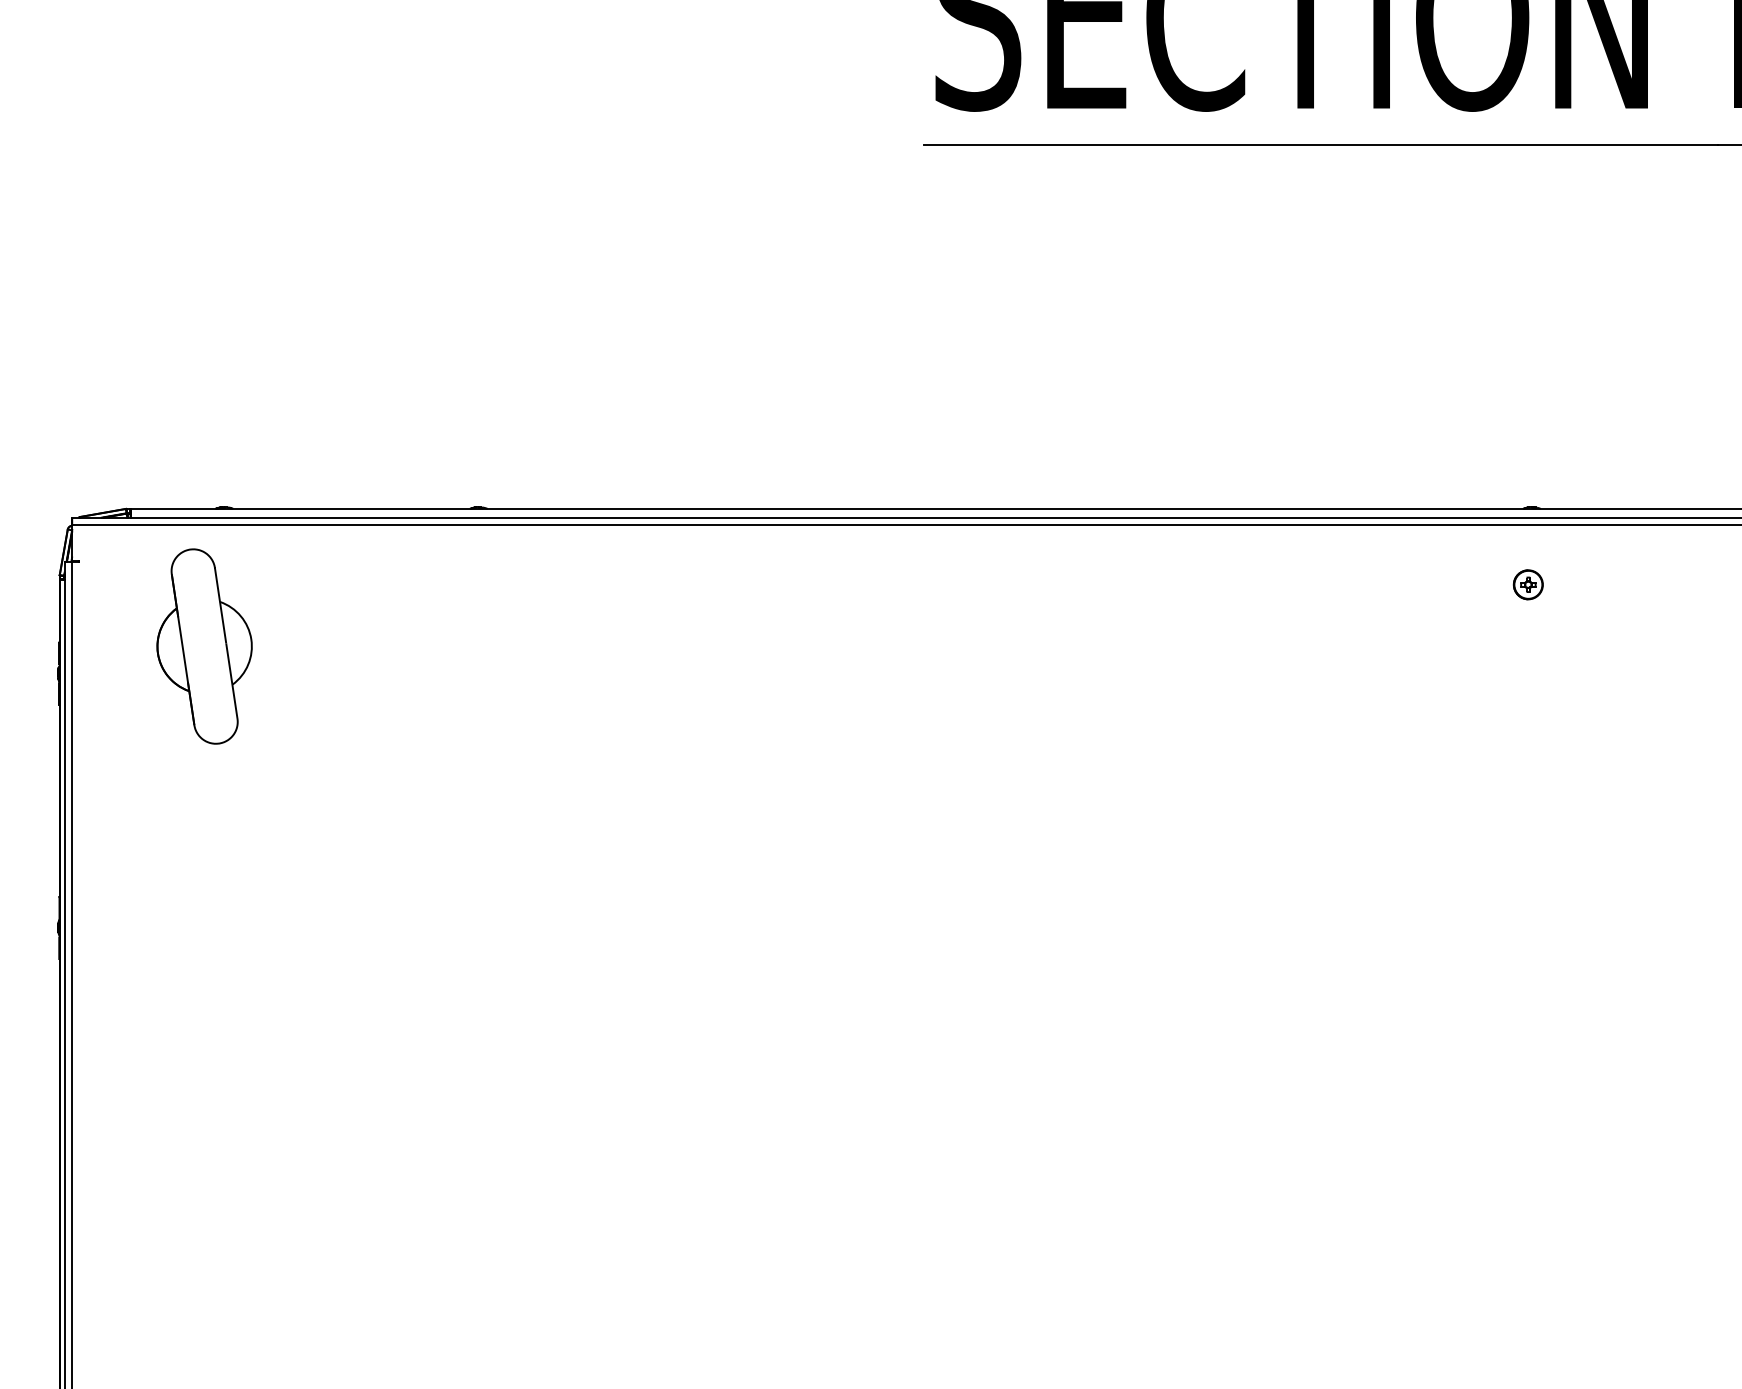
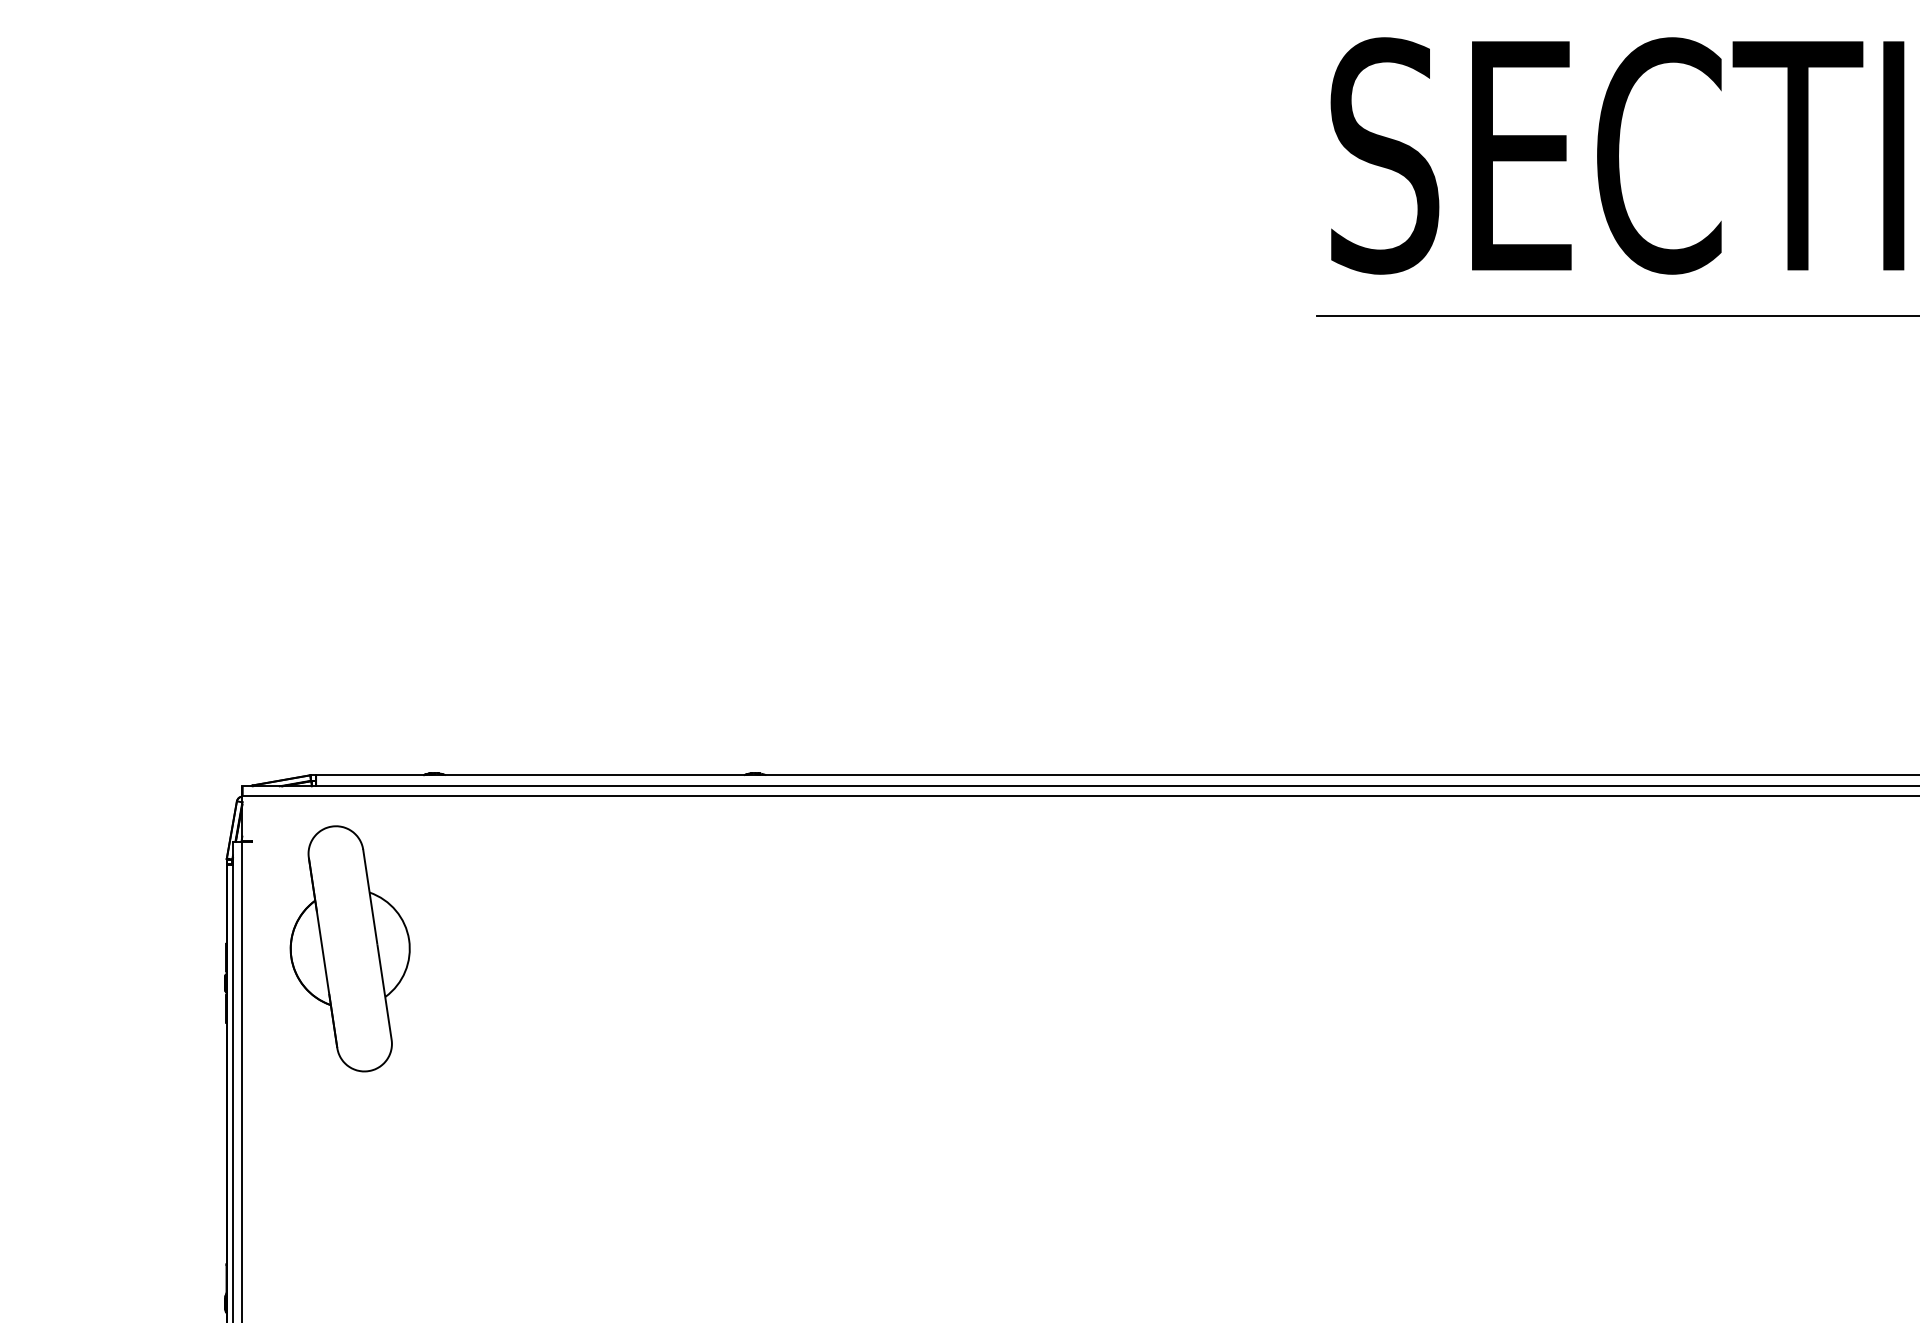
part: (204, 646) -> (350, 948), moved

